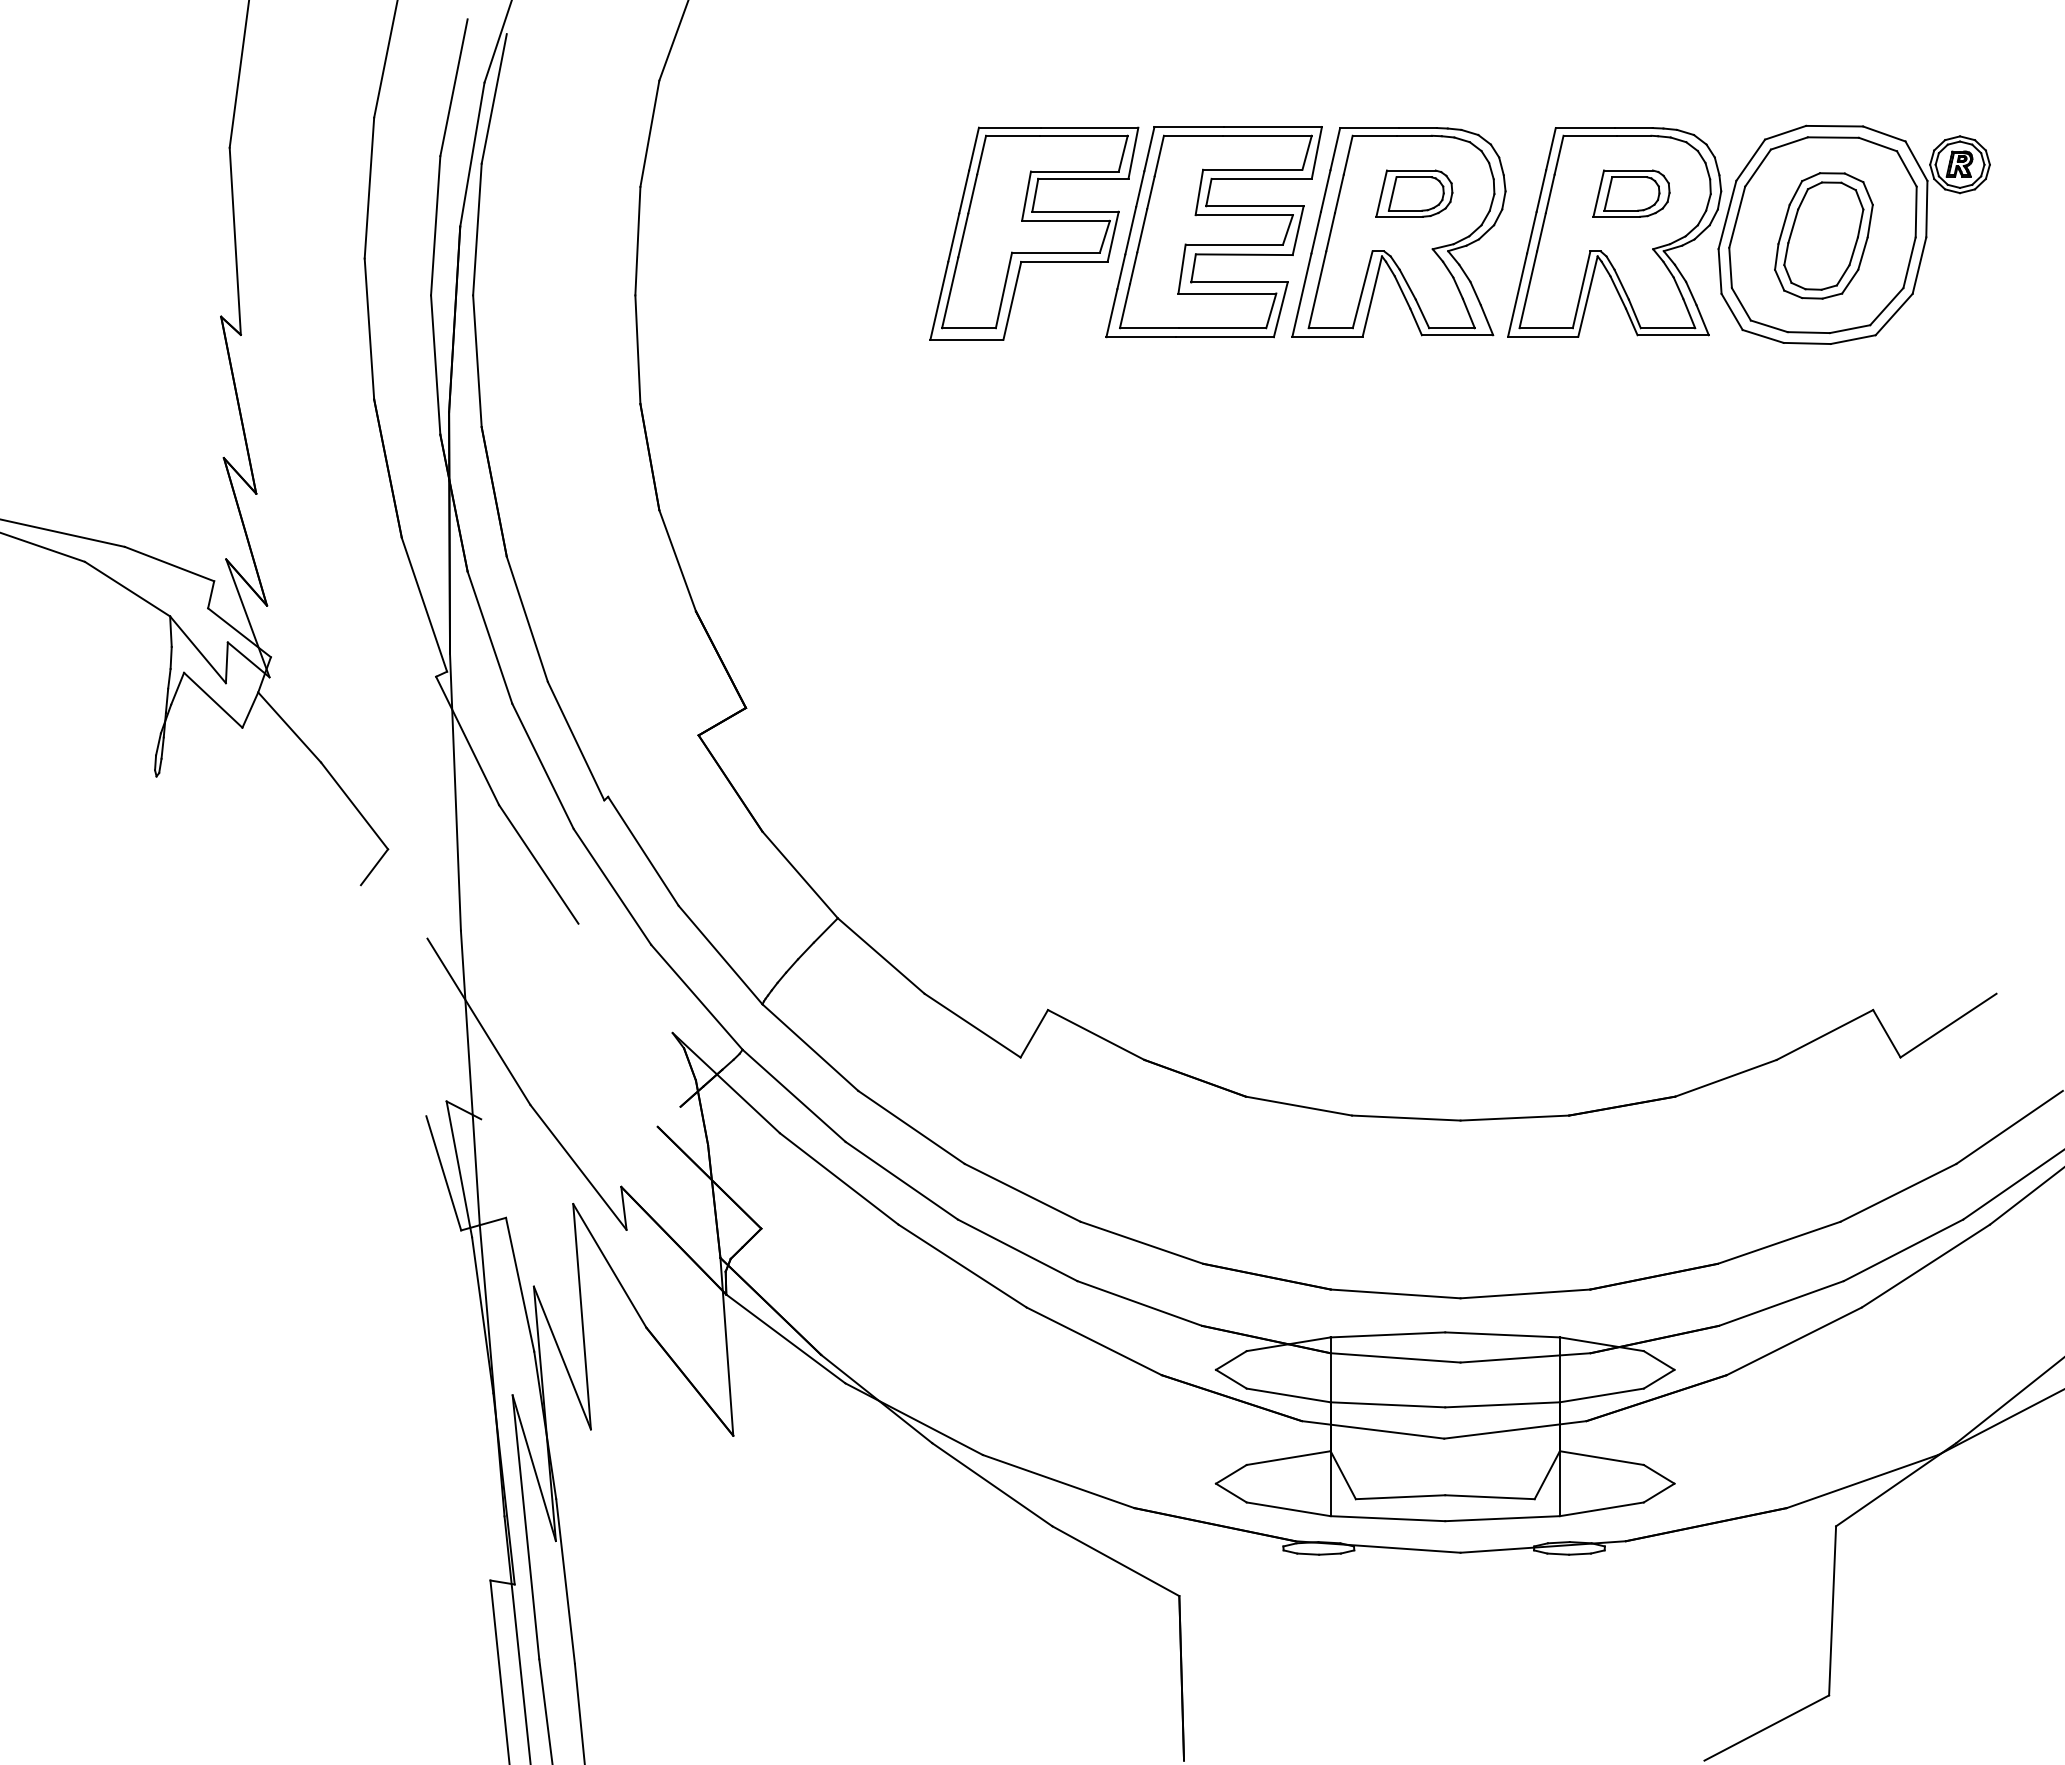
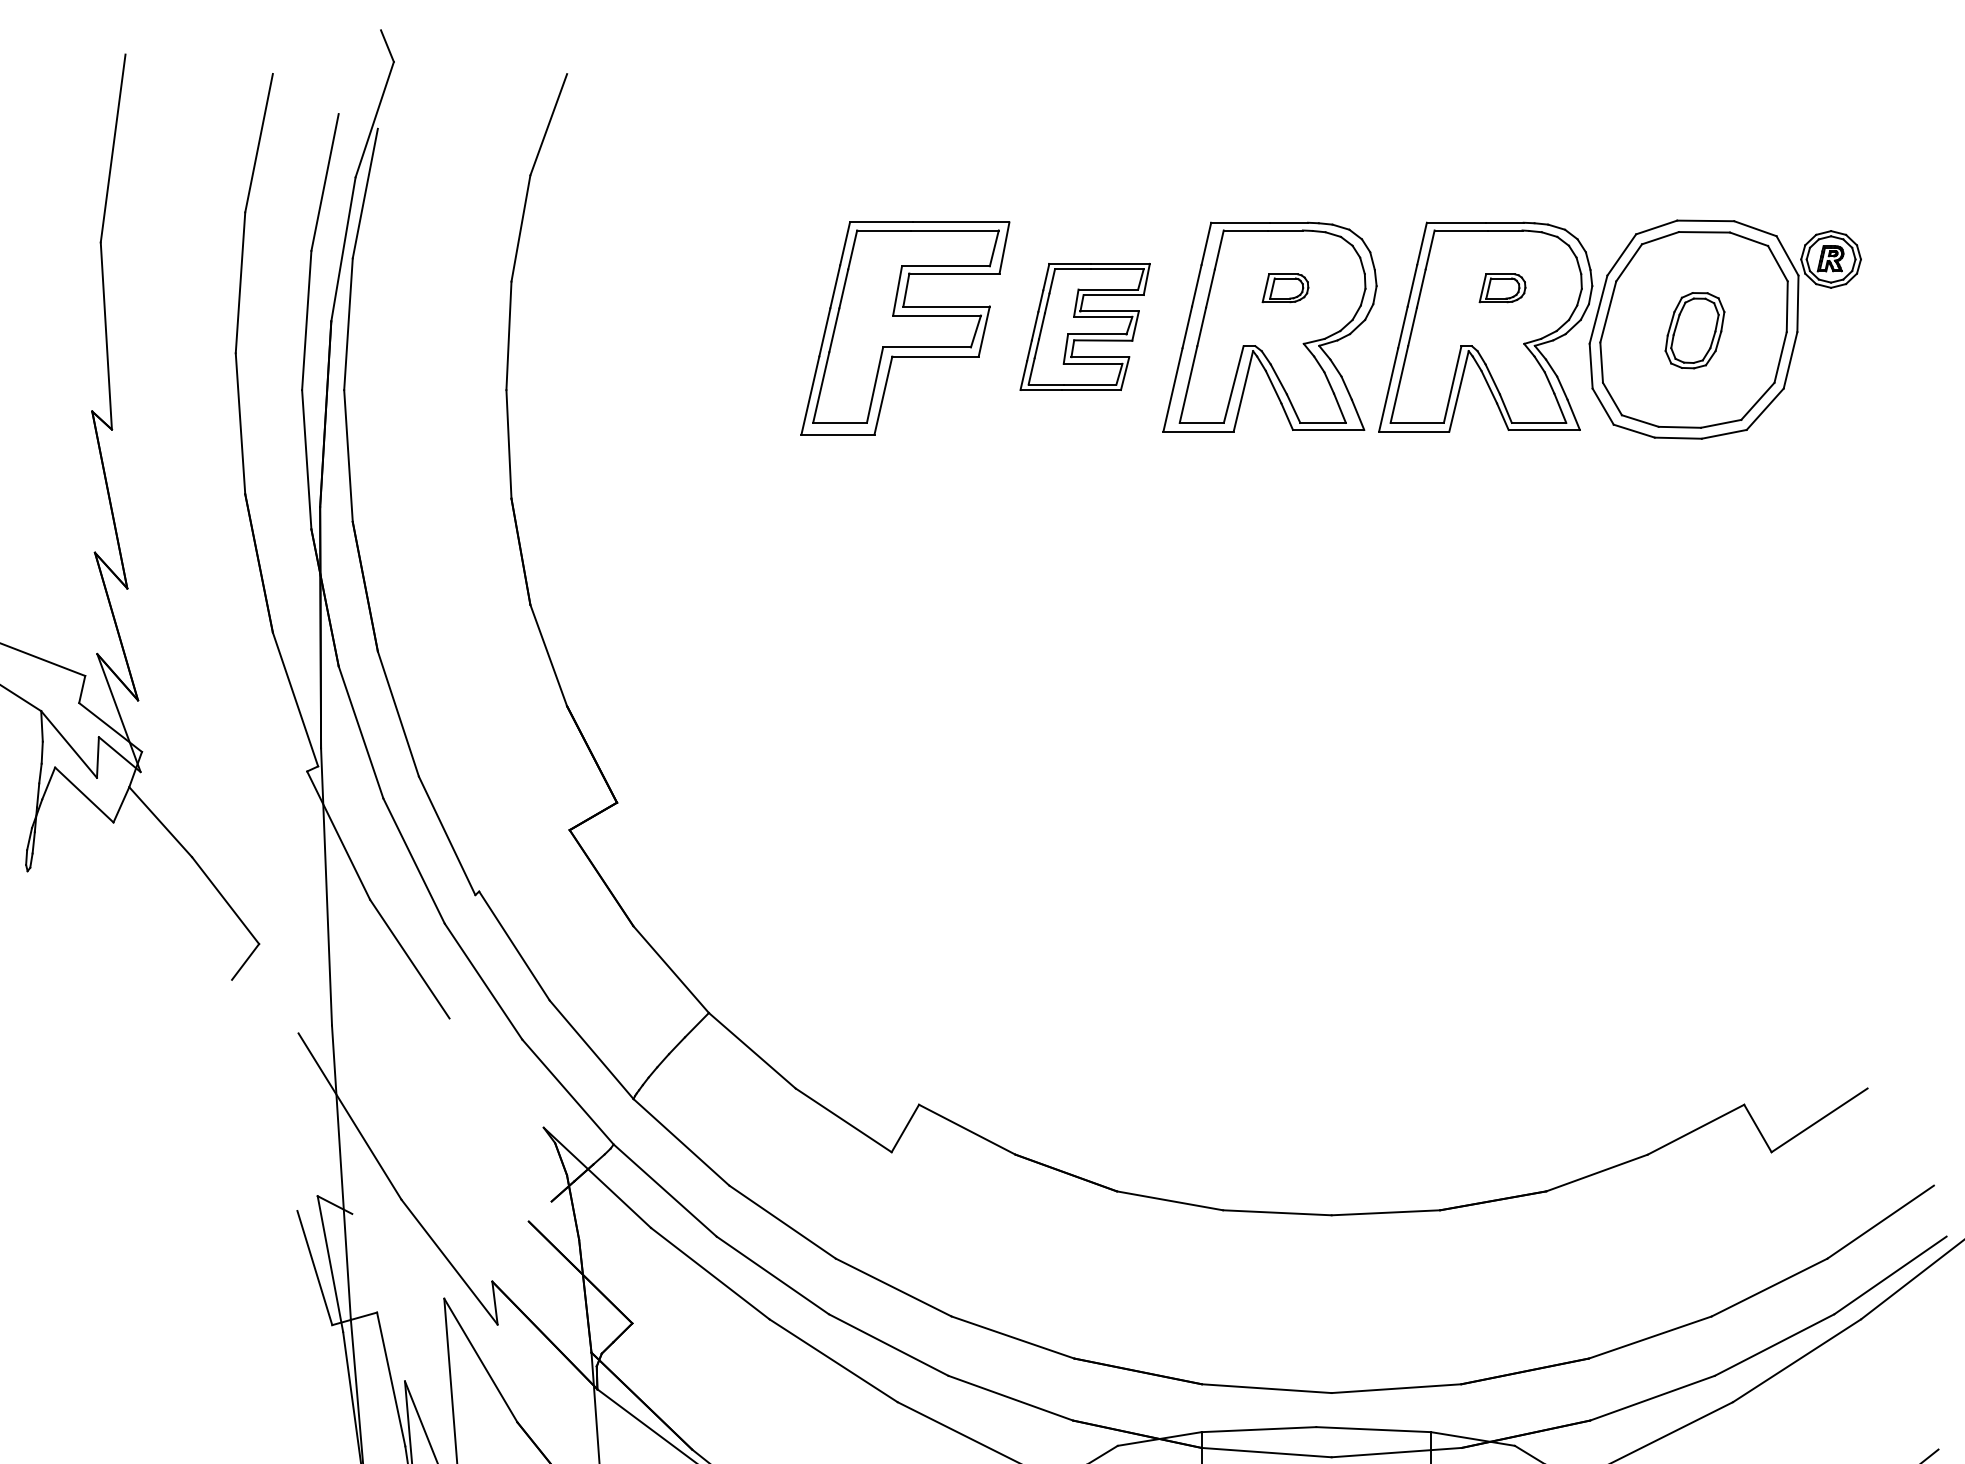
part: (1414, 193) -> (1285, 288), size x0.6
part: (1631, 193) -> (1502, 288), size x0.6
part: (1213, 232) -> (1084, 327), size x0.6
part: (1823, 235) -> (1694, 330), size x0.6

